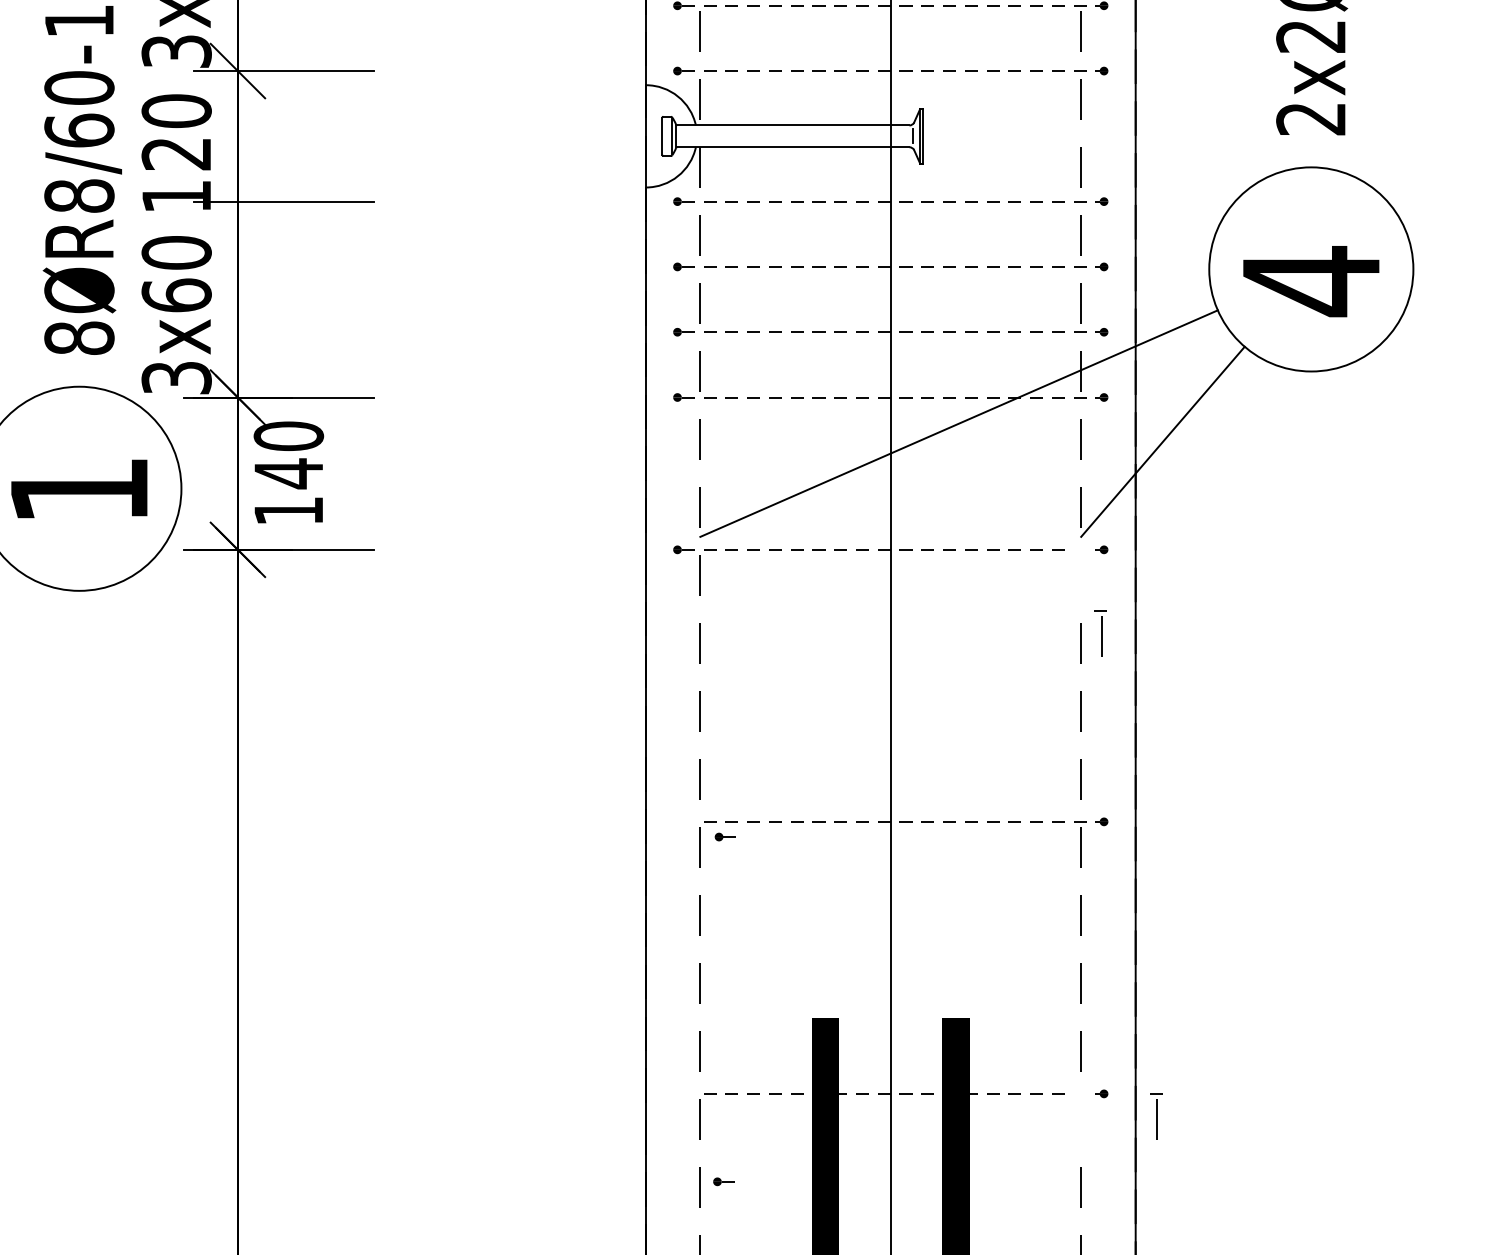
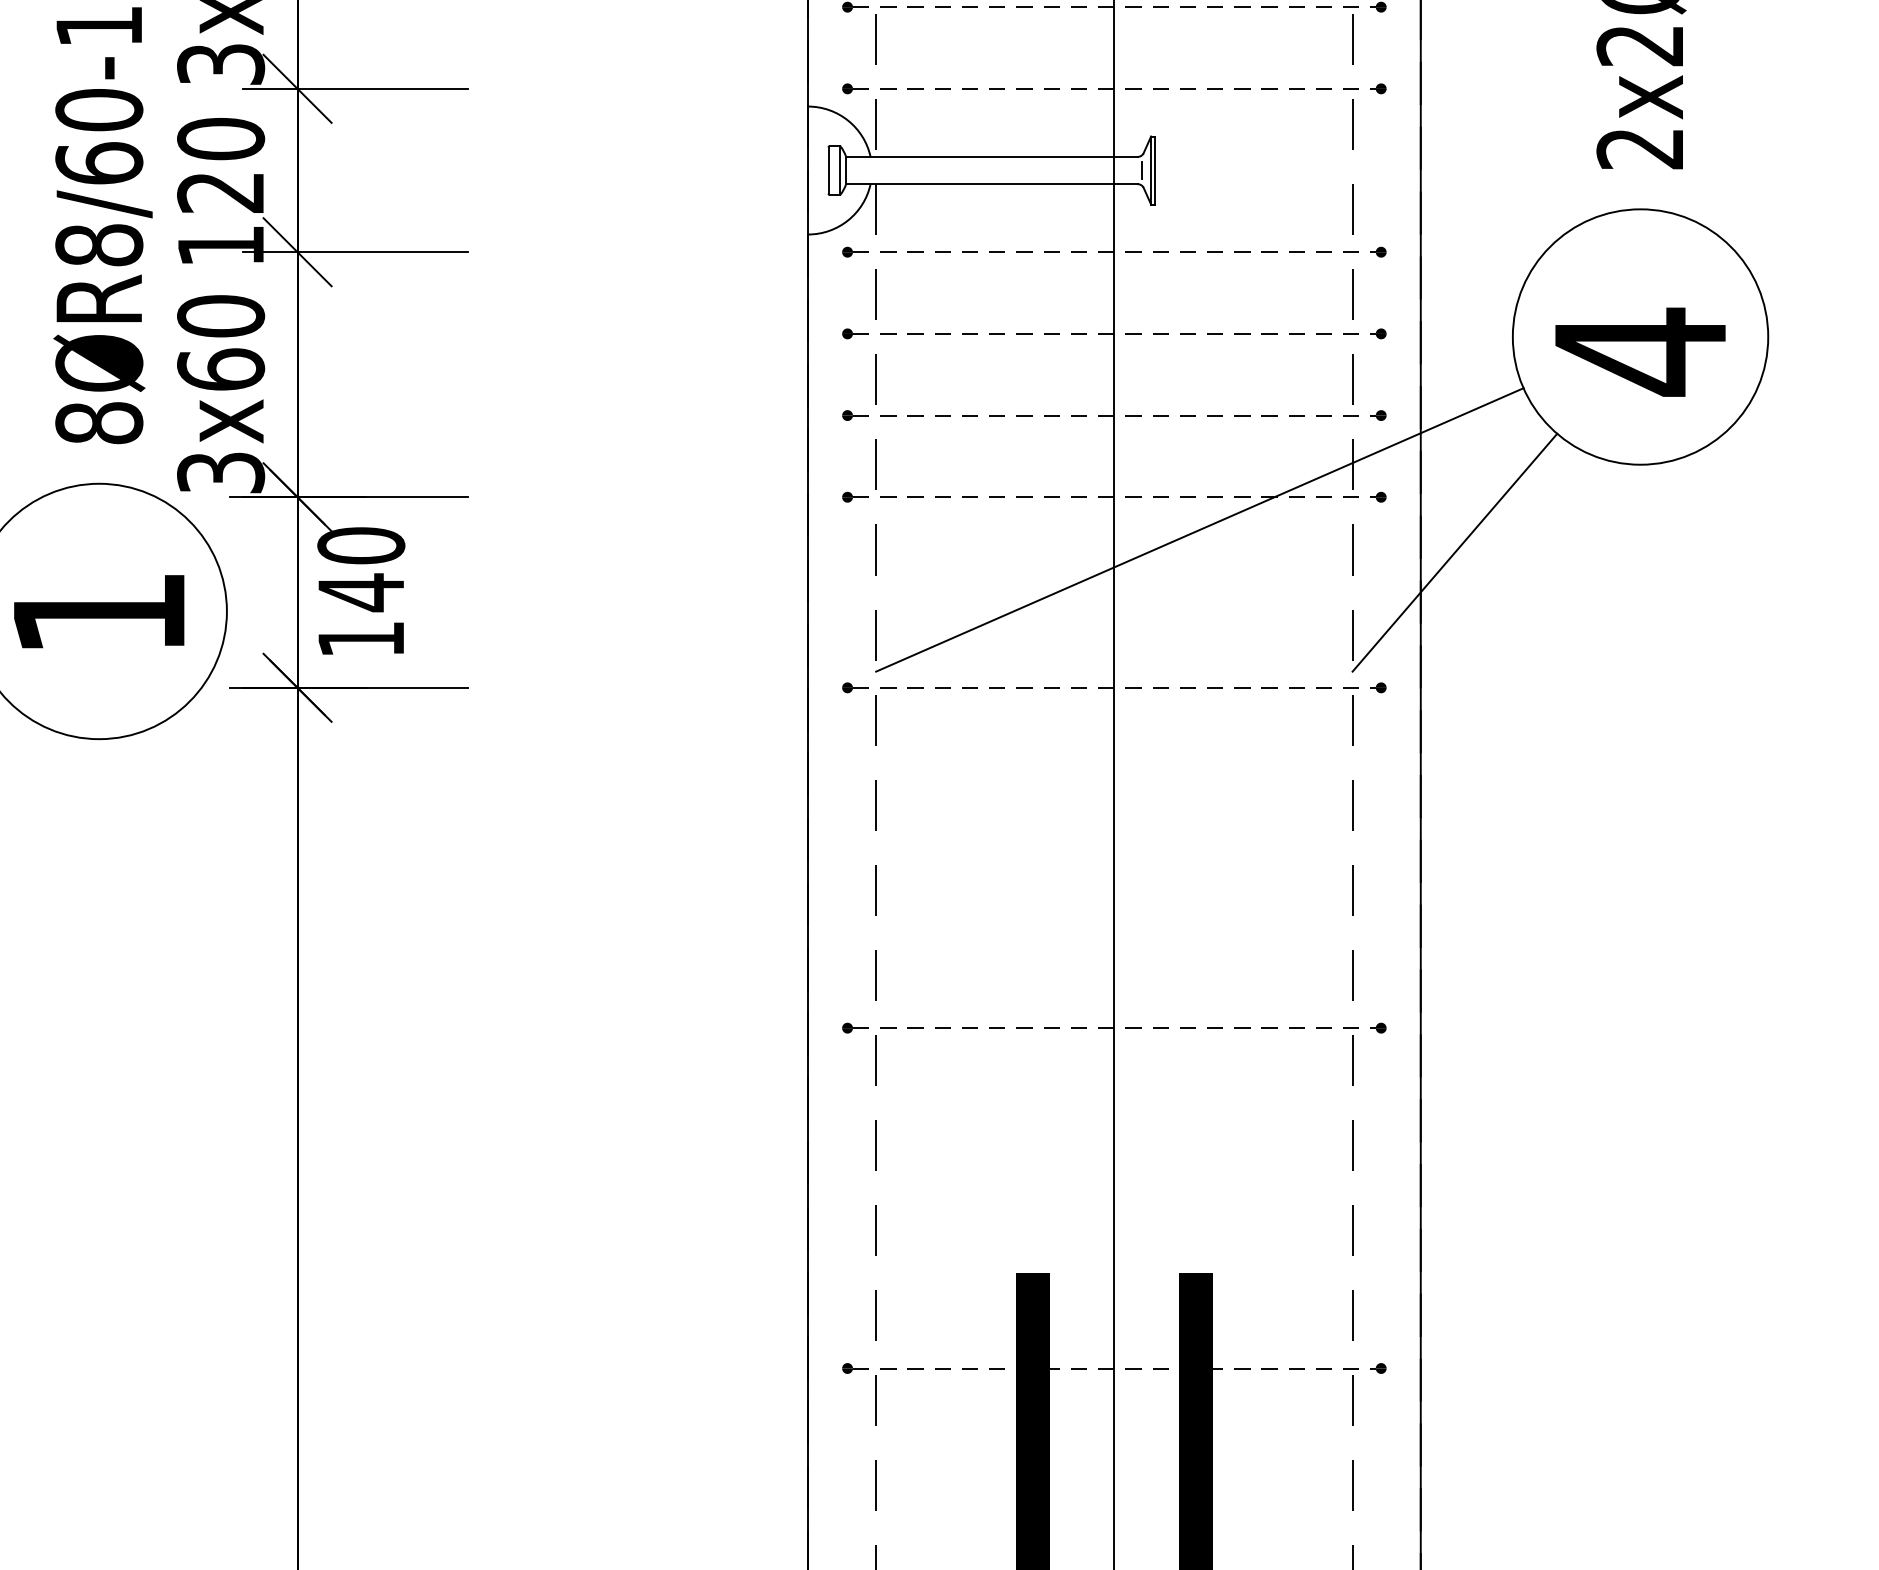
line: (237, 201) -> (297, 252), added
part: (1100, 633) -> (1350, 716), moved
part: (725, 836) -> (855, 1027), moved
part: (1155, 1116) -> (1350, 1396), moved
part: (723, 1181) -> (855, 1368), moved

